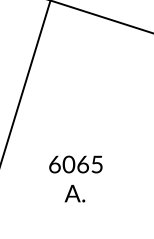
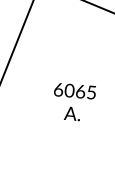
text: (75, 178) -> (73, 102), moved

